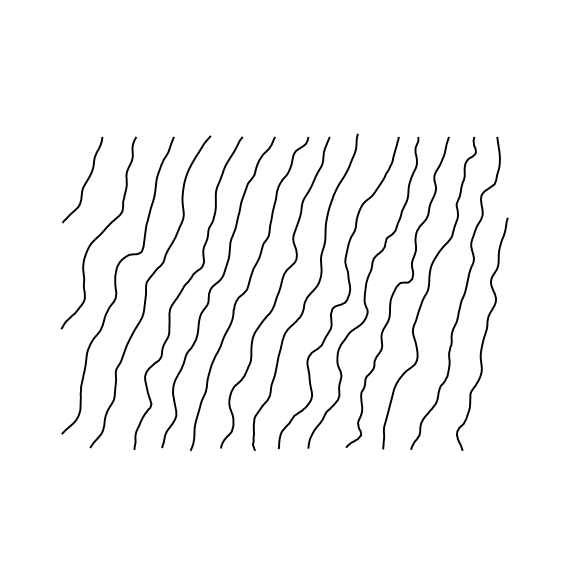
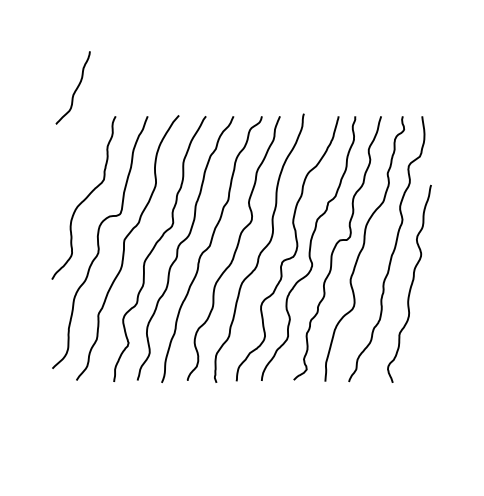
curve: (85, 181) -> (75, 89), moved

